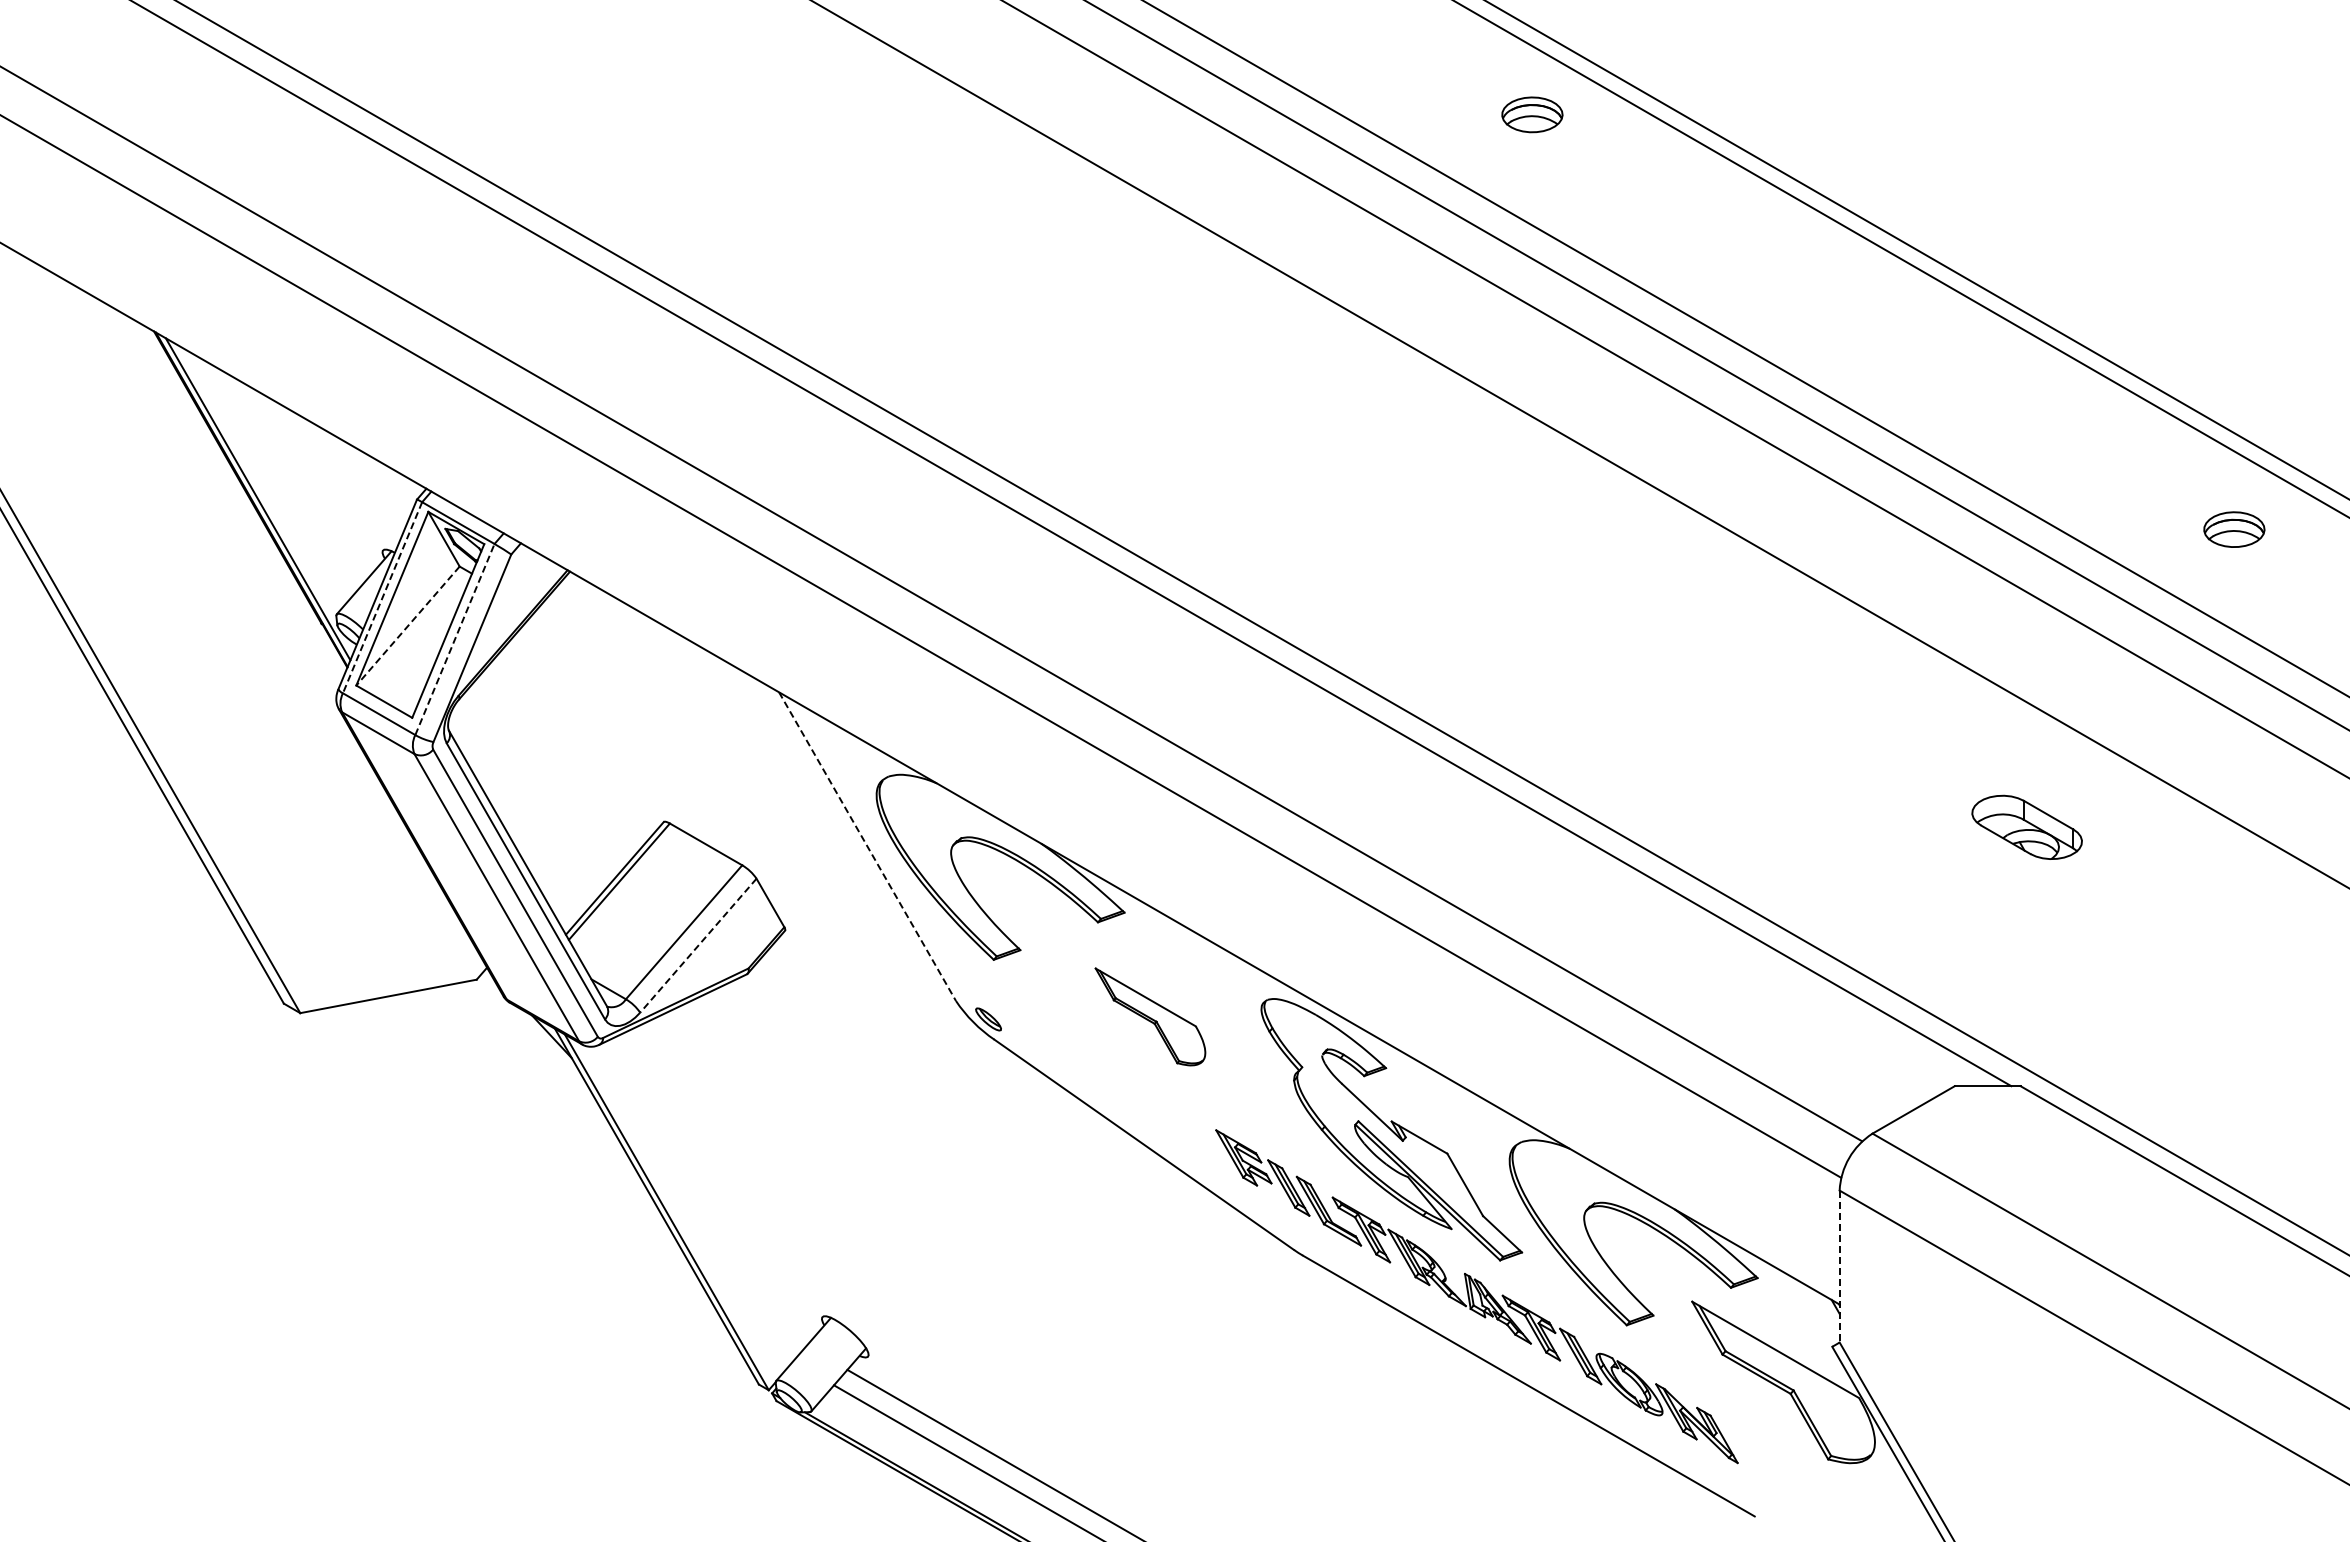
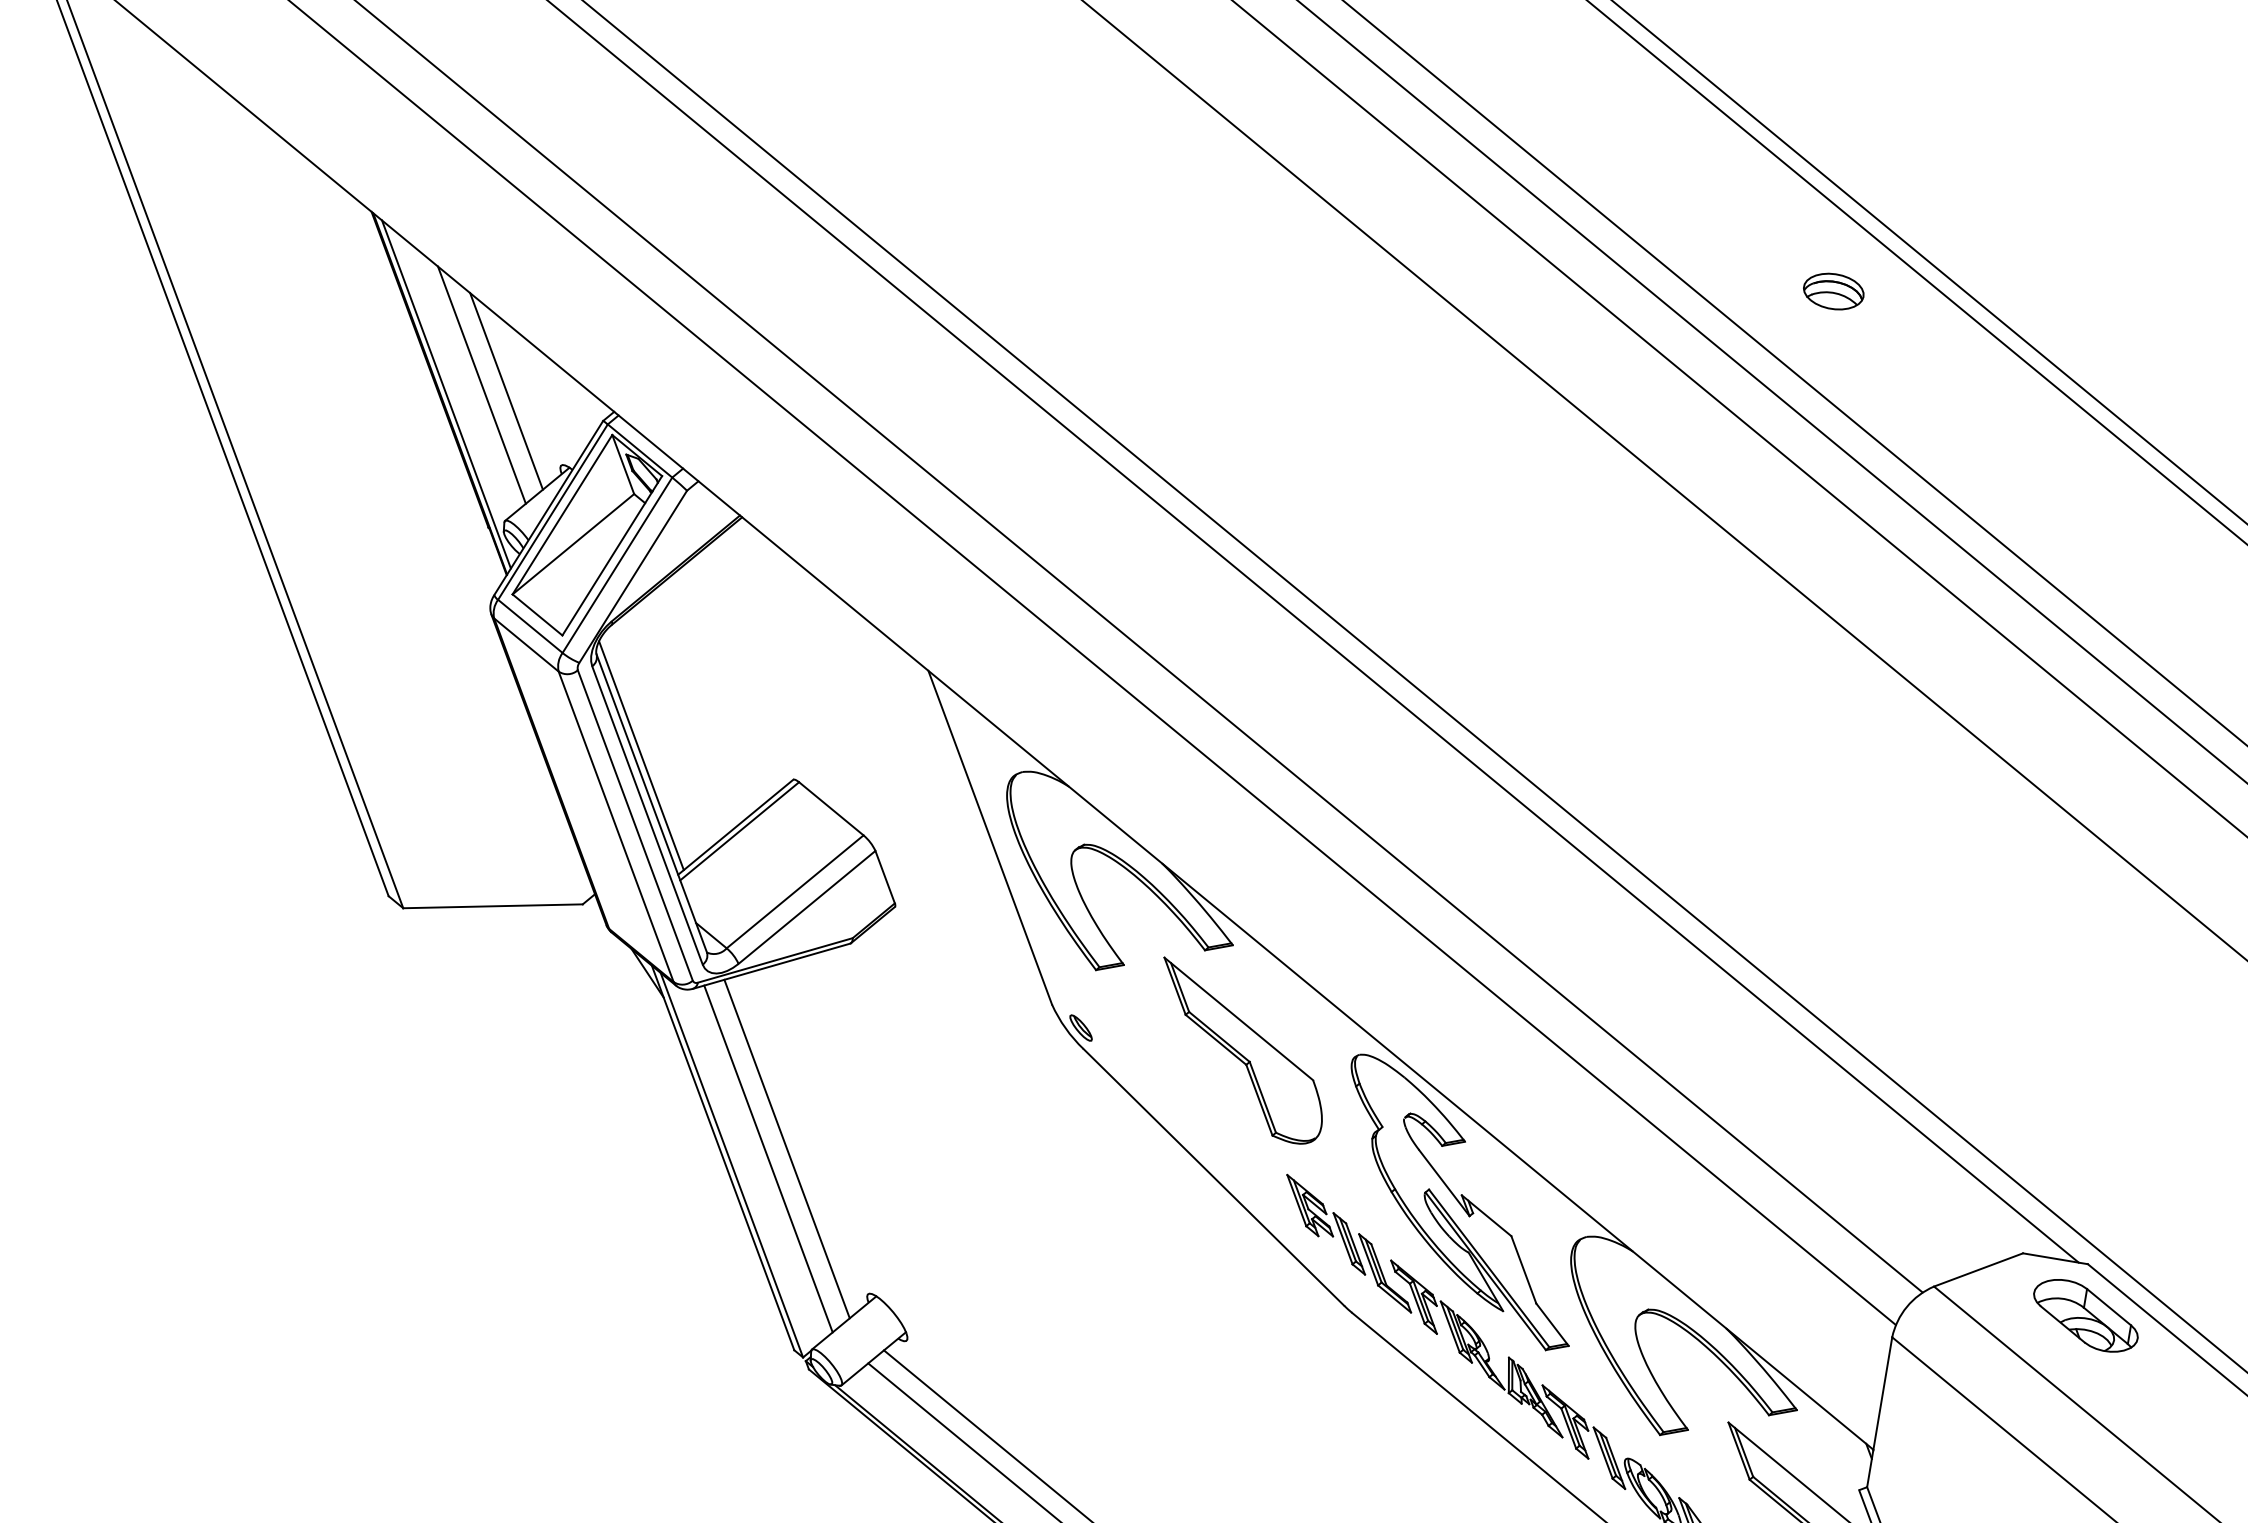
part: (1532, 114) -> (1833, 291), moved
line: (291, 483) -> (482, 384), added
line: (316, 486) -> (506, 391), added
line: (382, 598) -> (552, 512), dashed -> solid
line: (408, 626) -> (573, 544), dashed -> solid
line: (455, 639) -> (618, 565), dashed -> solid
line: (509, 823) -> (640, 755), added
part: (2026, 826) -> (2085, 1314), moved
line: (867, 846) -> (990, 837), dashed -> solid
line: (698, 945) -> (807, 907), dashed -> solid
part: (1150, 1016) -> (1241, 1051), size x1.67
line: (718, 1186) -> (787, 1148), added
line: (701, 1199) -> (768, 1158), added
line: (1839, 1266) -> (1879, 1412), dashed -> solid

